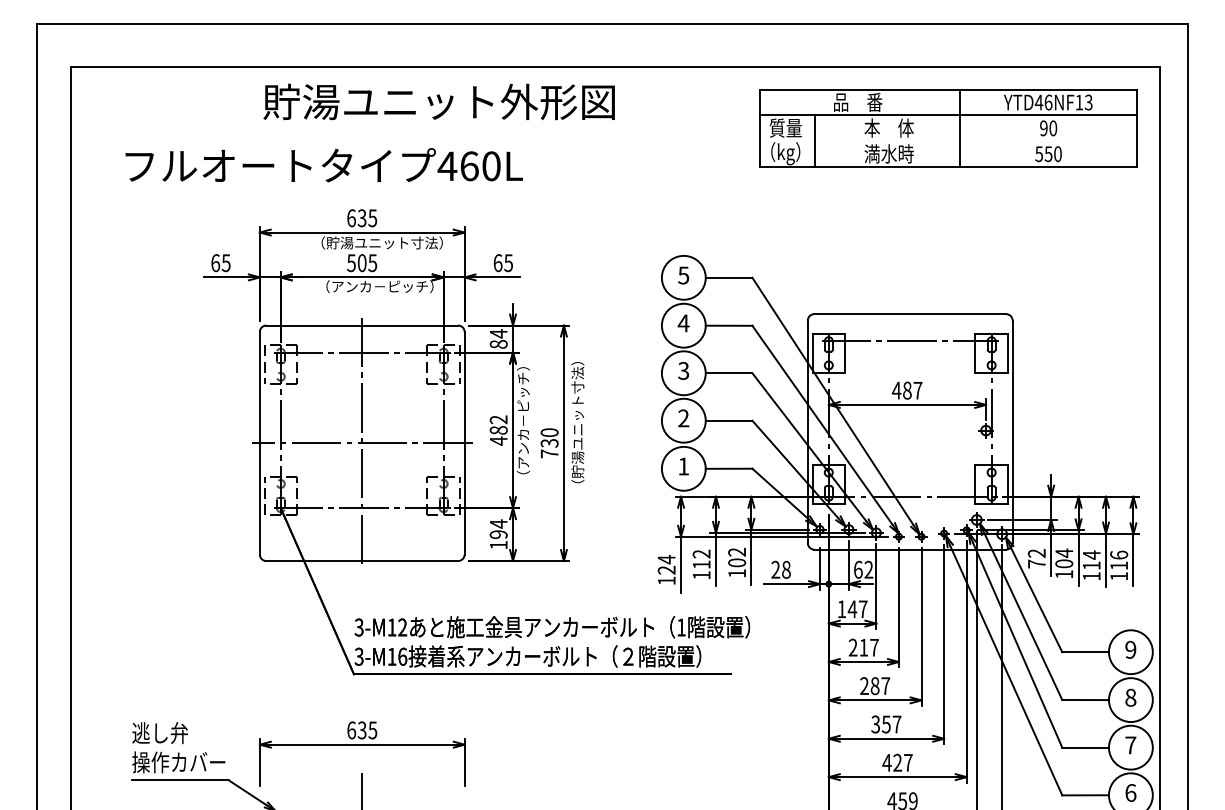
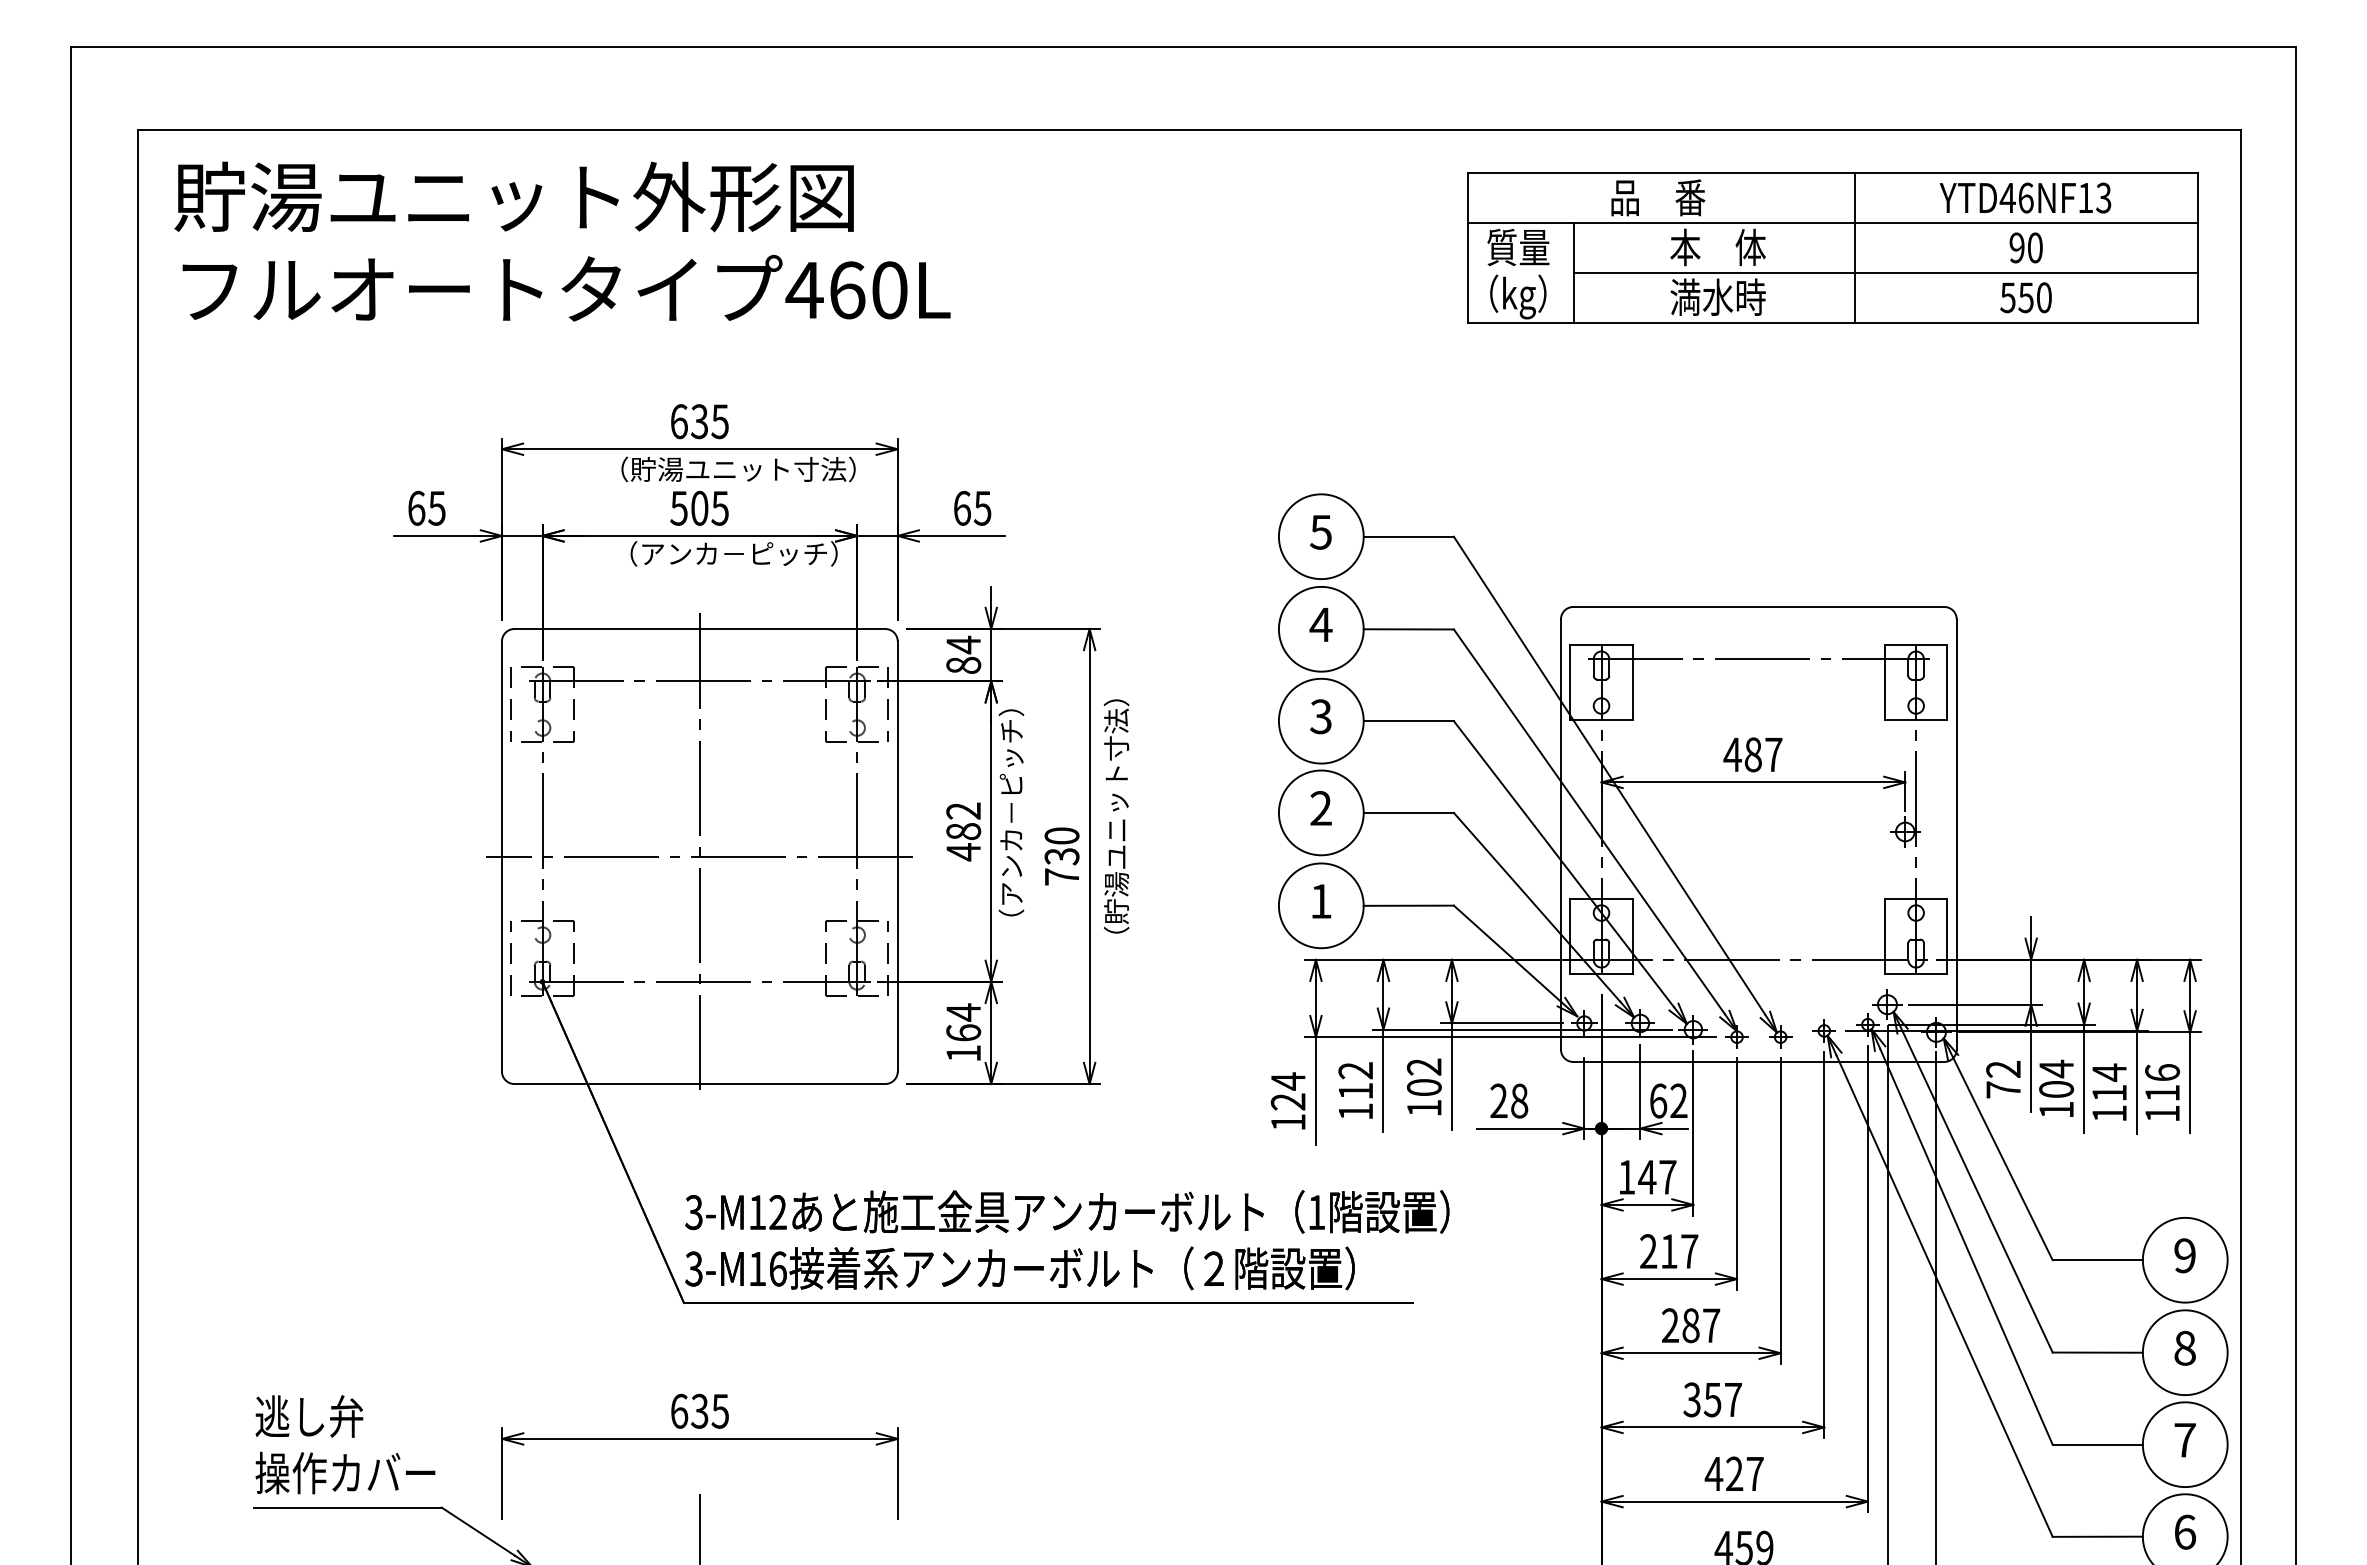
text: (438, 101) -> (512, 196), moved
line: (975, 141) -> (1884, 273), added
text: (323, 165) -> (565, 288), moved
text: (498, 534) -> (963, 1032), 194 -> 164

